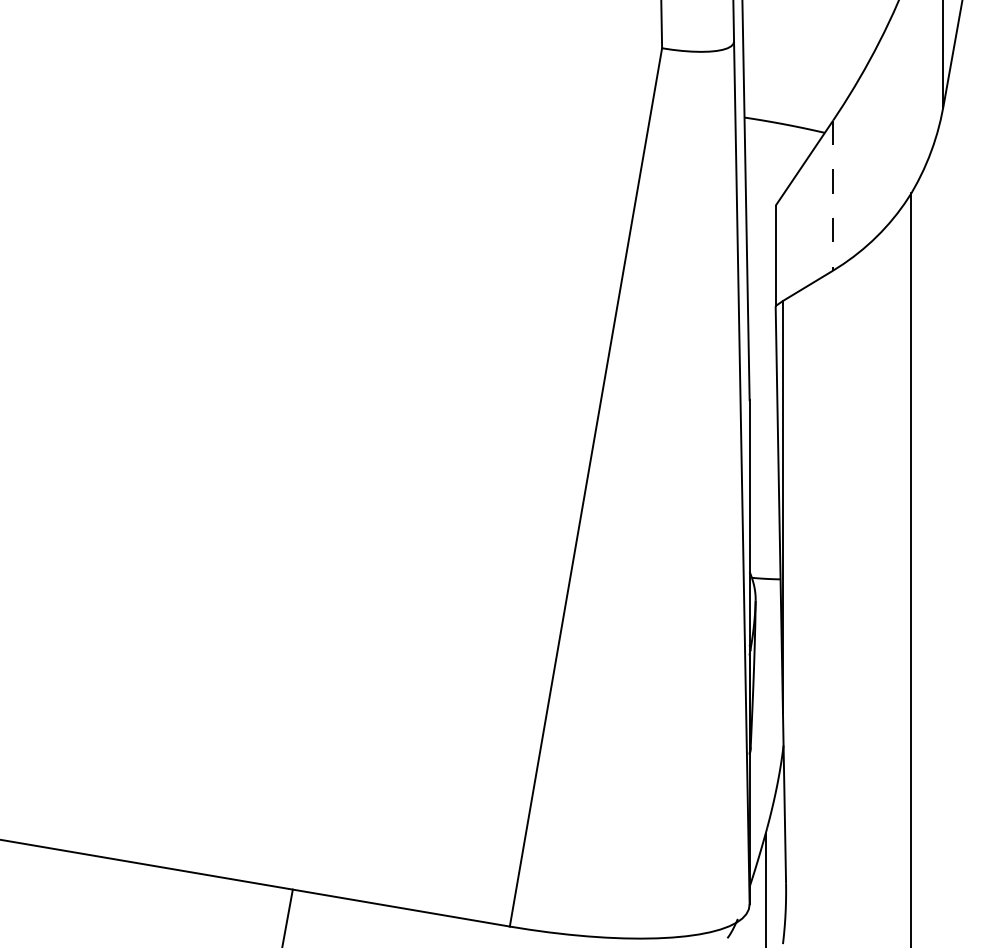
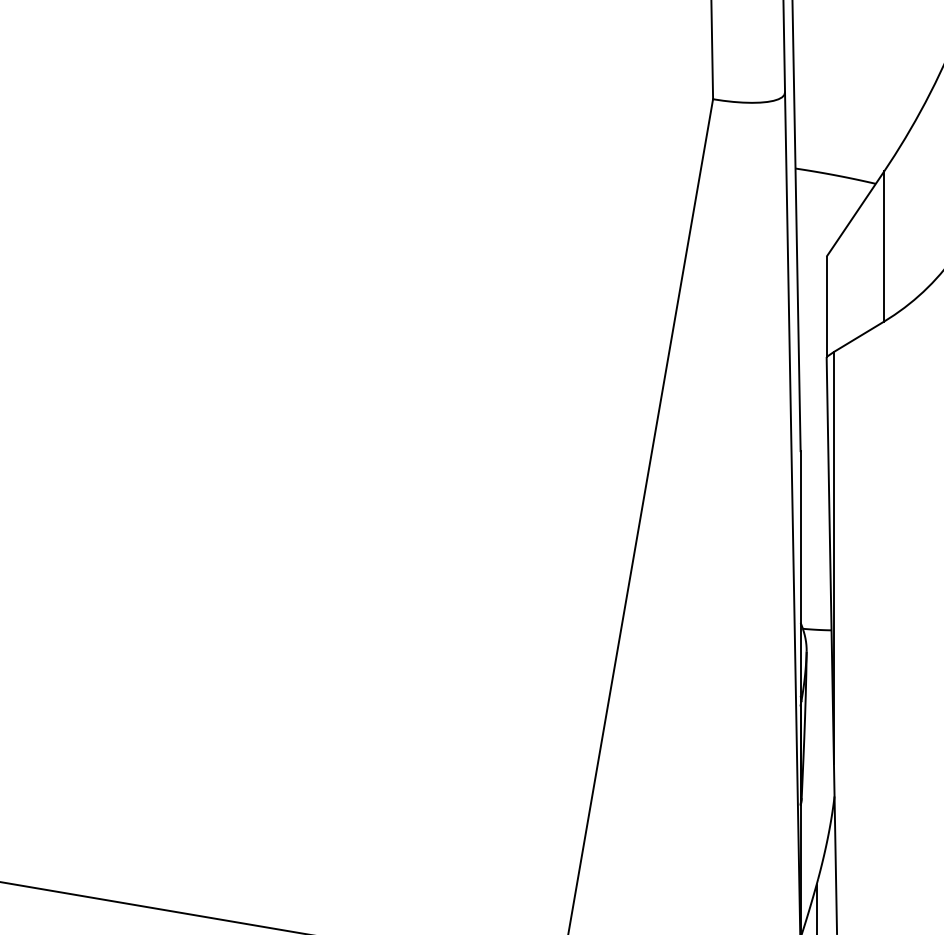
line: (833, 196) -> (884, 247), dashed -> solid

